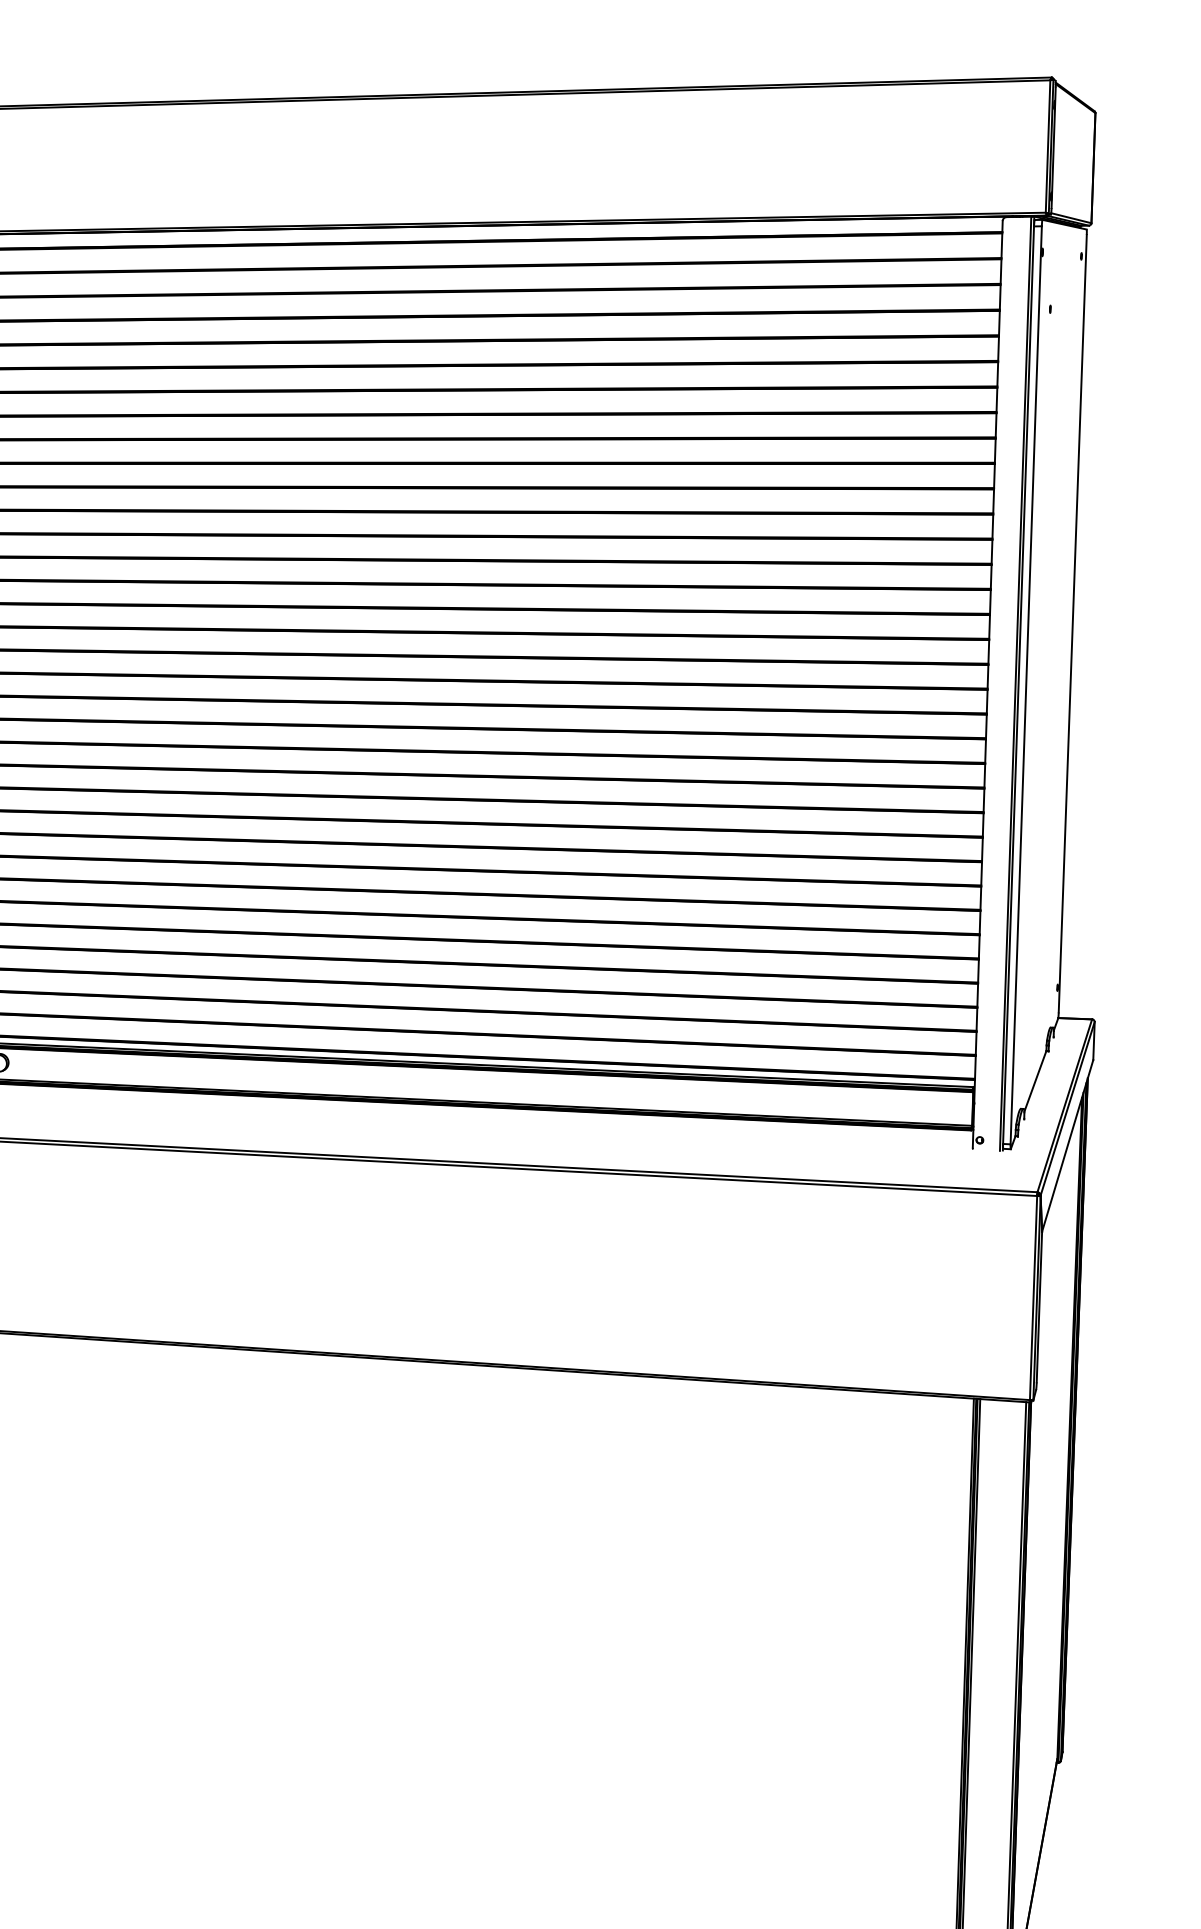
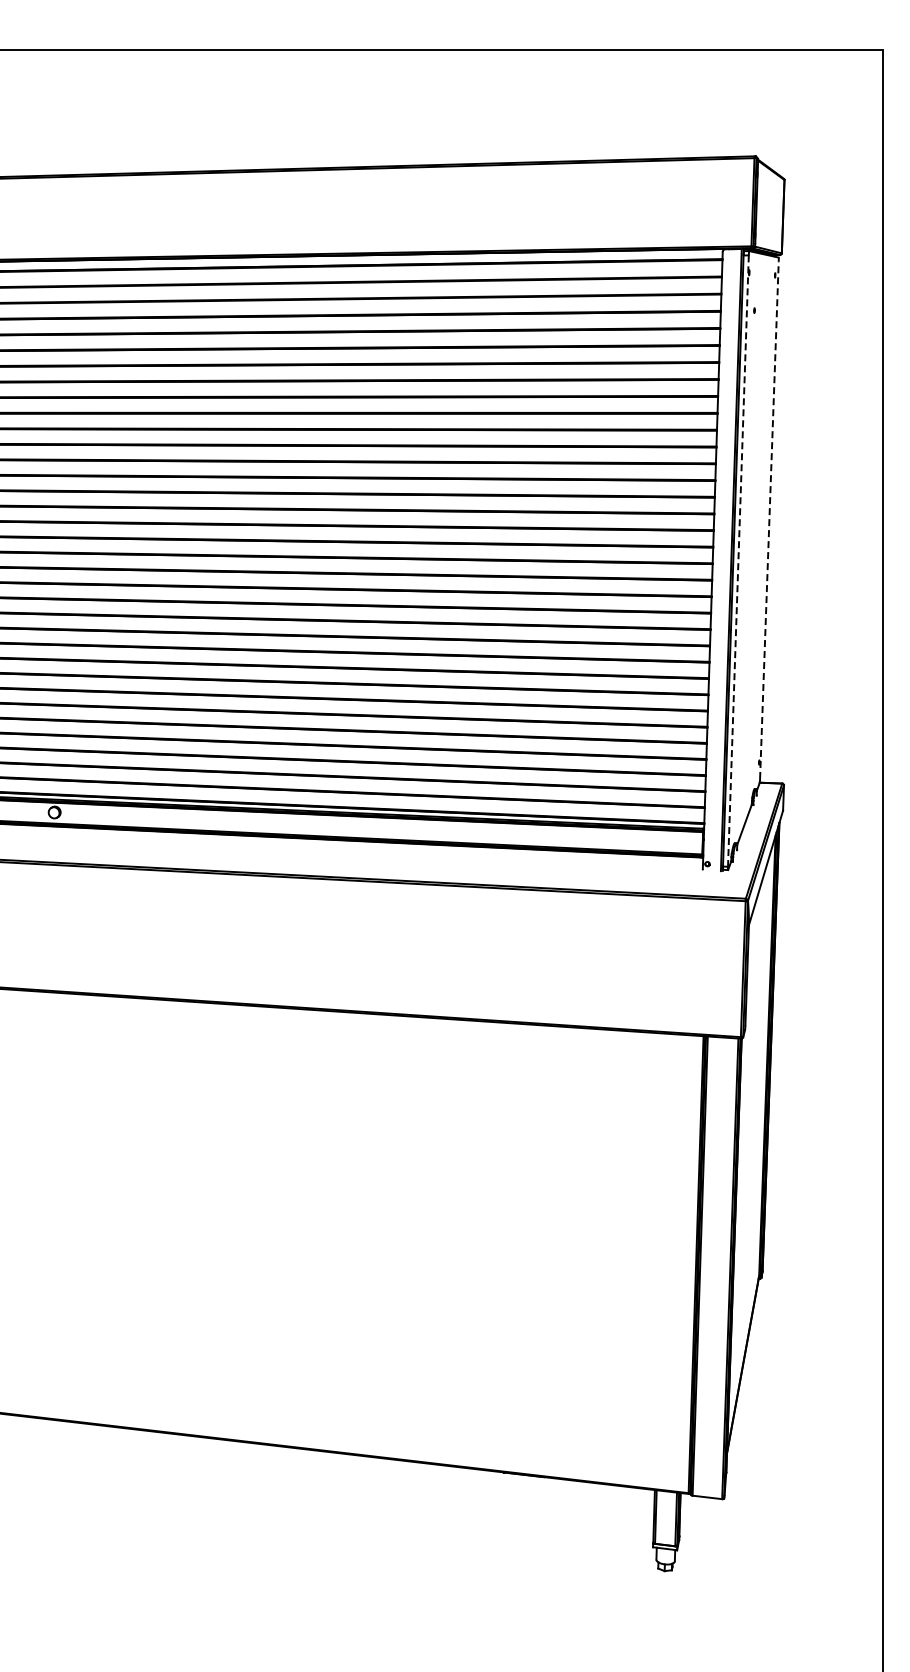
line: (1072, 622) -> (769, 519), solid -> dashed
line: (1026, 685) -> (738, 561), solid -> dashed

